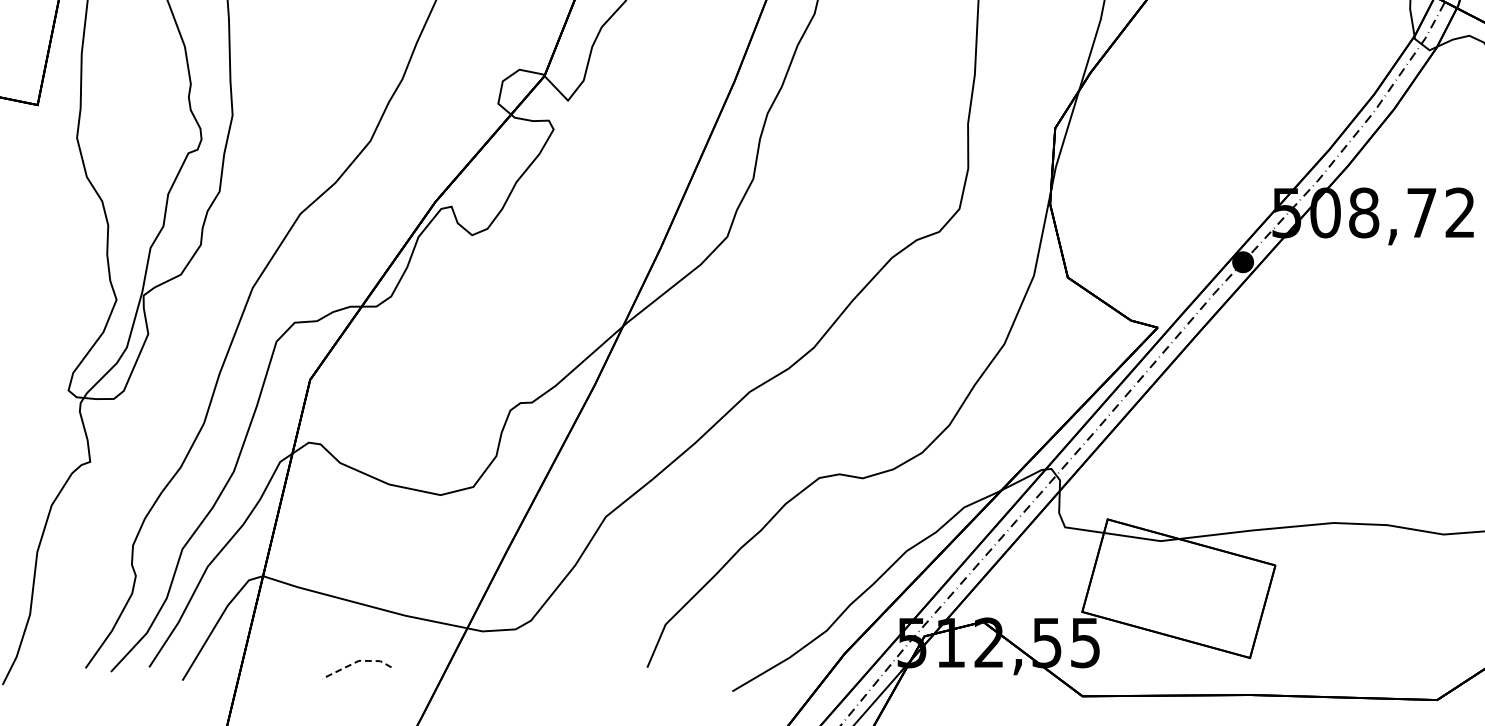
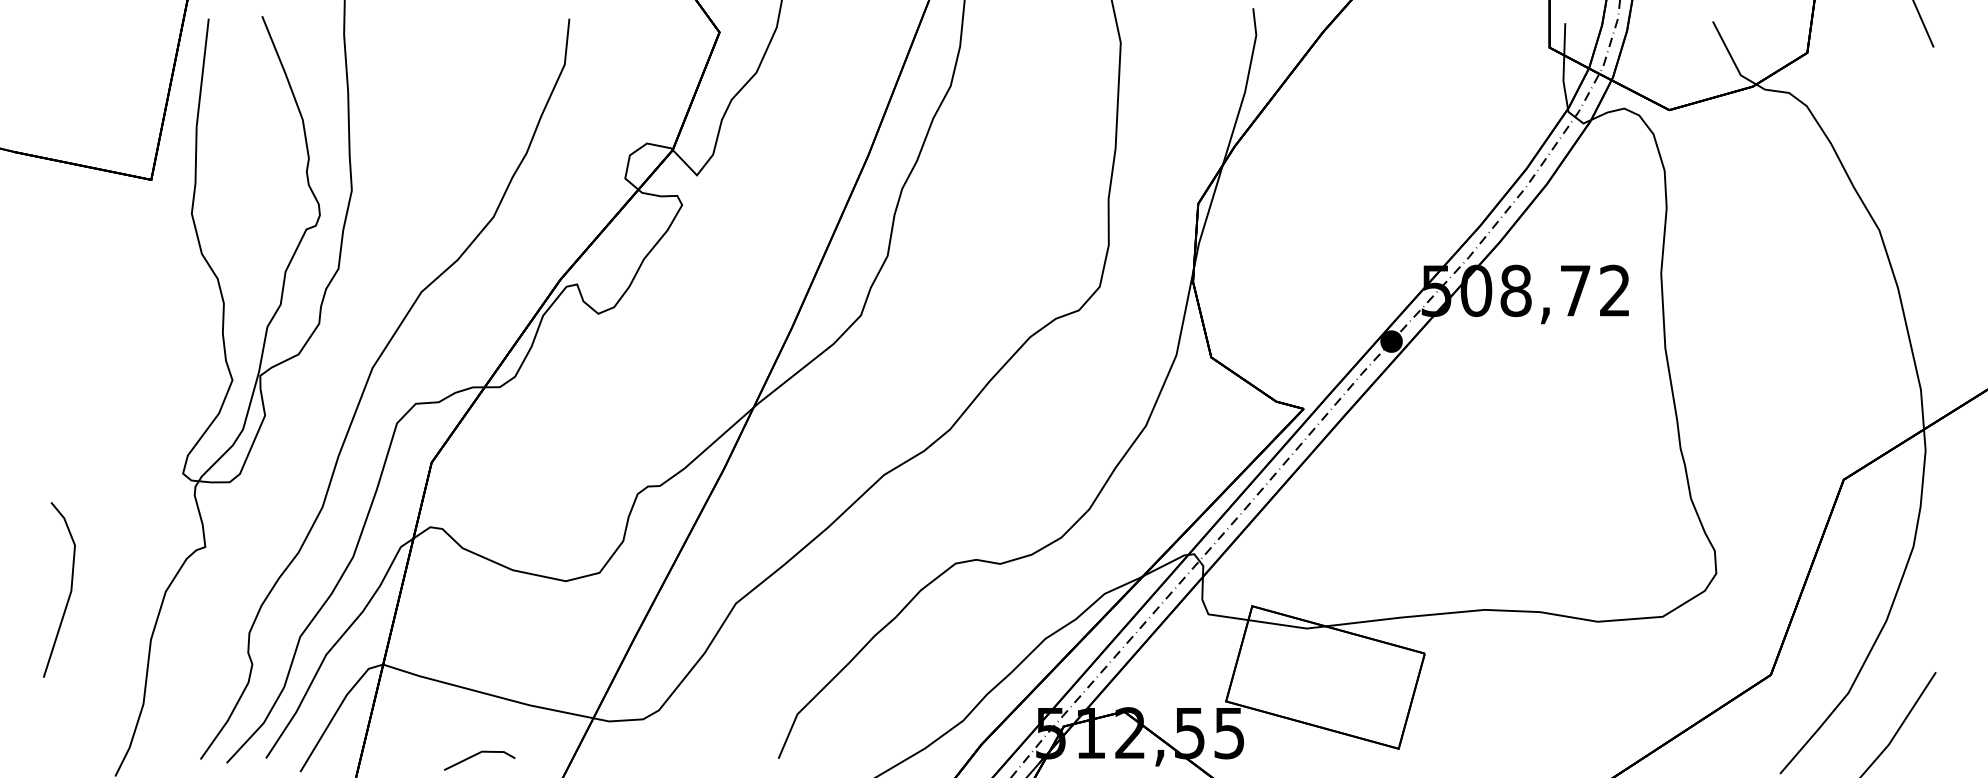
line: (357, 661) -> (480, 752), dashed -> solid

